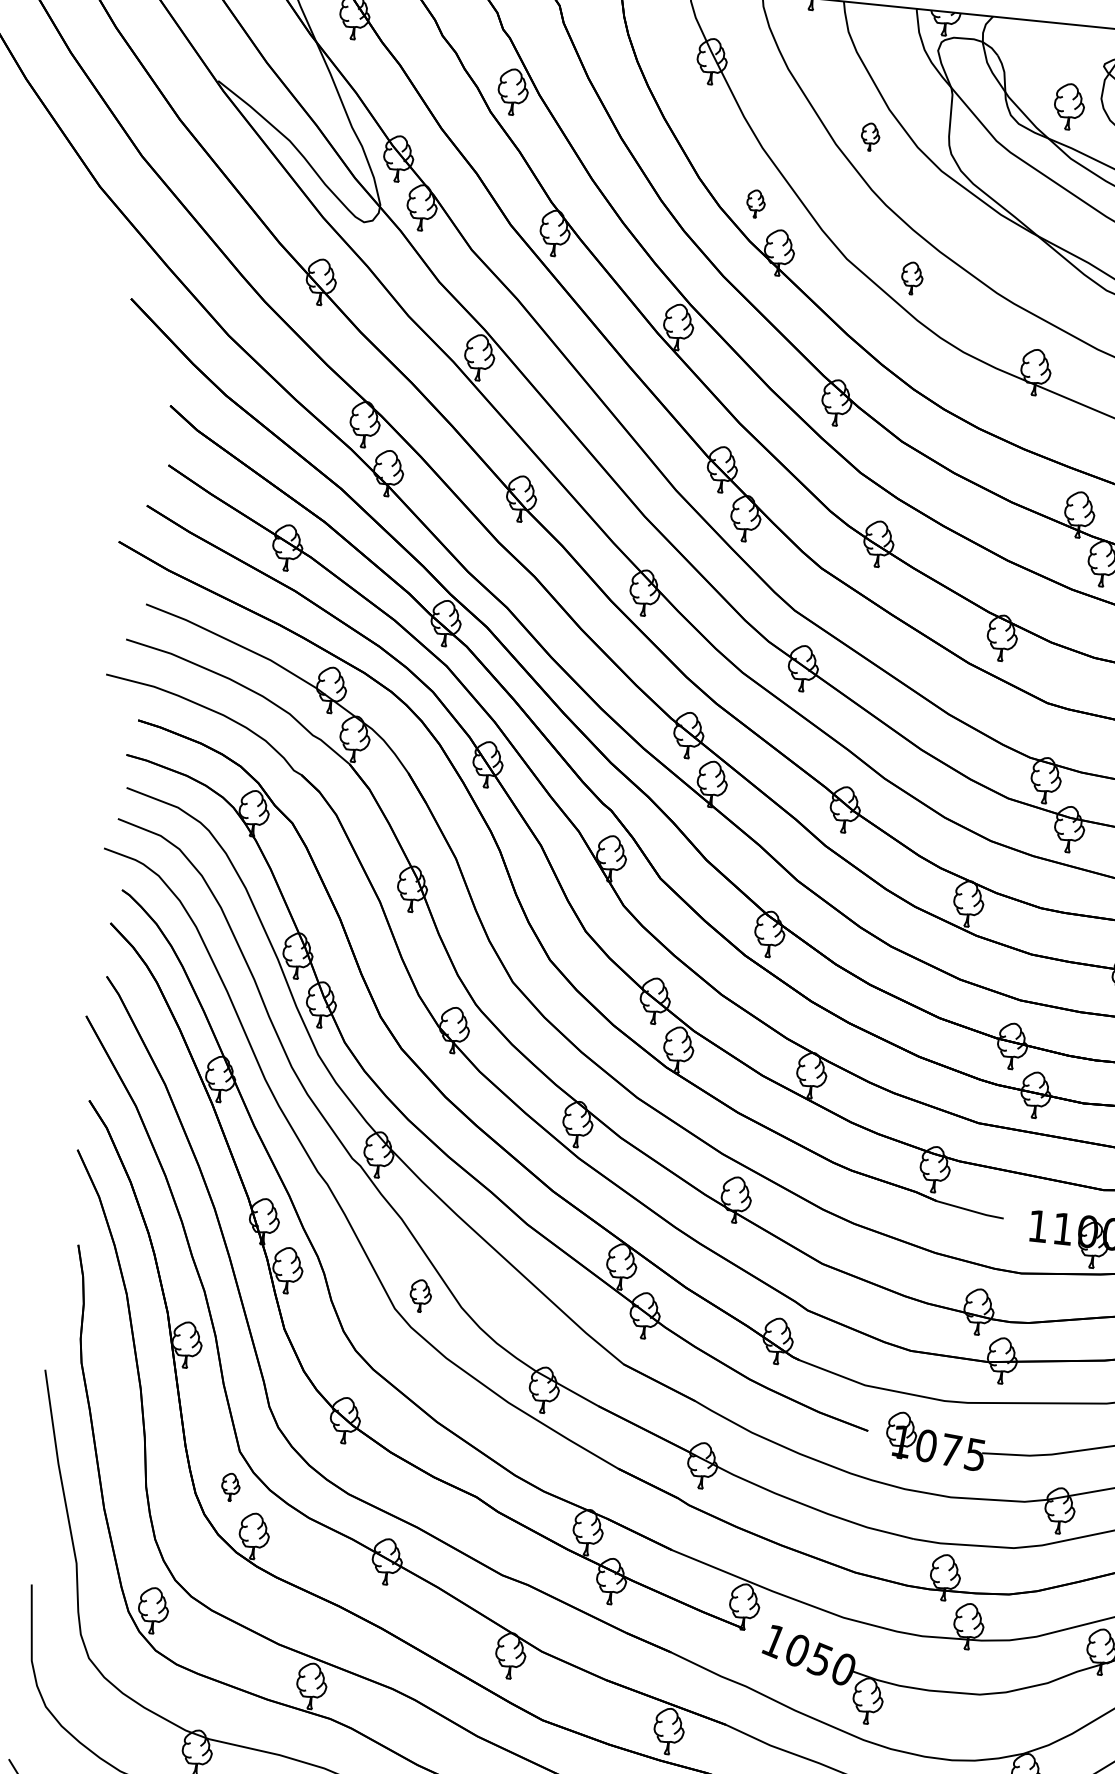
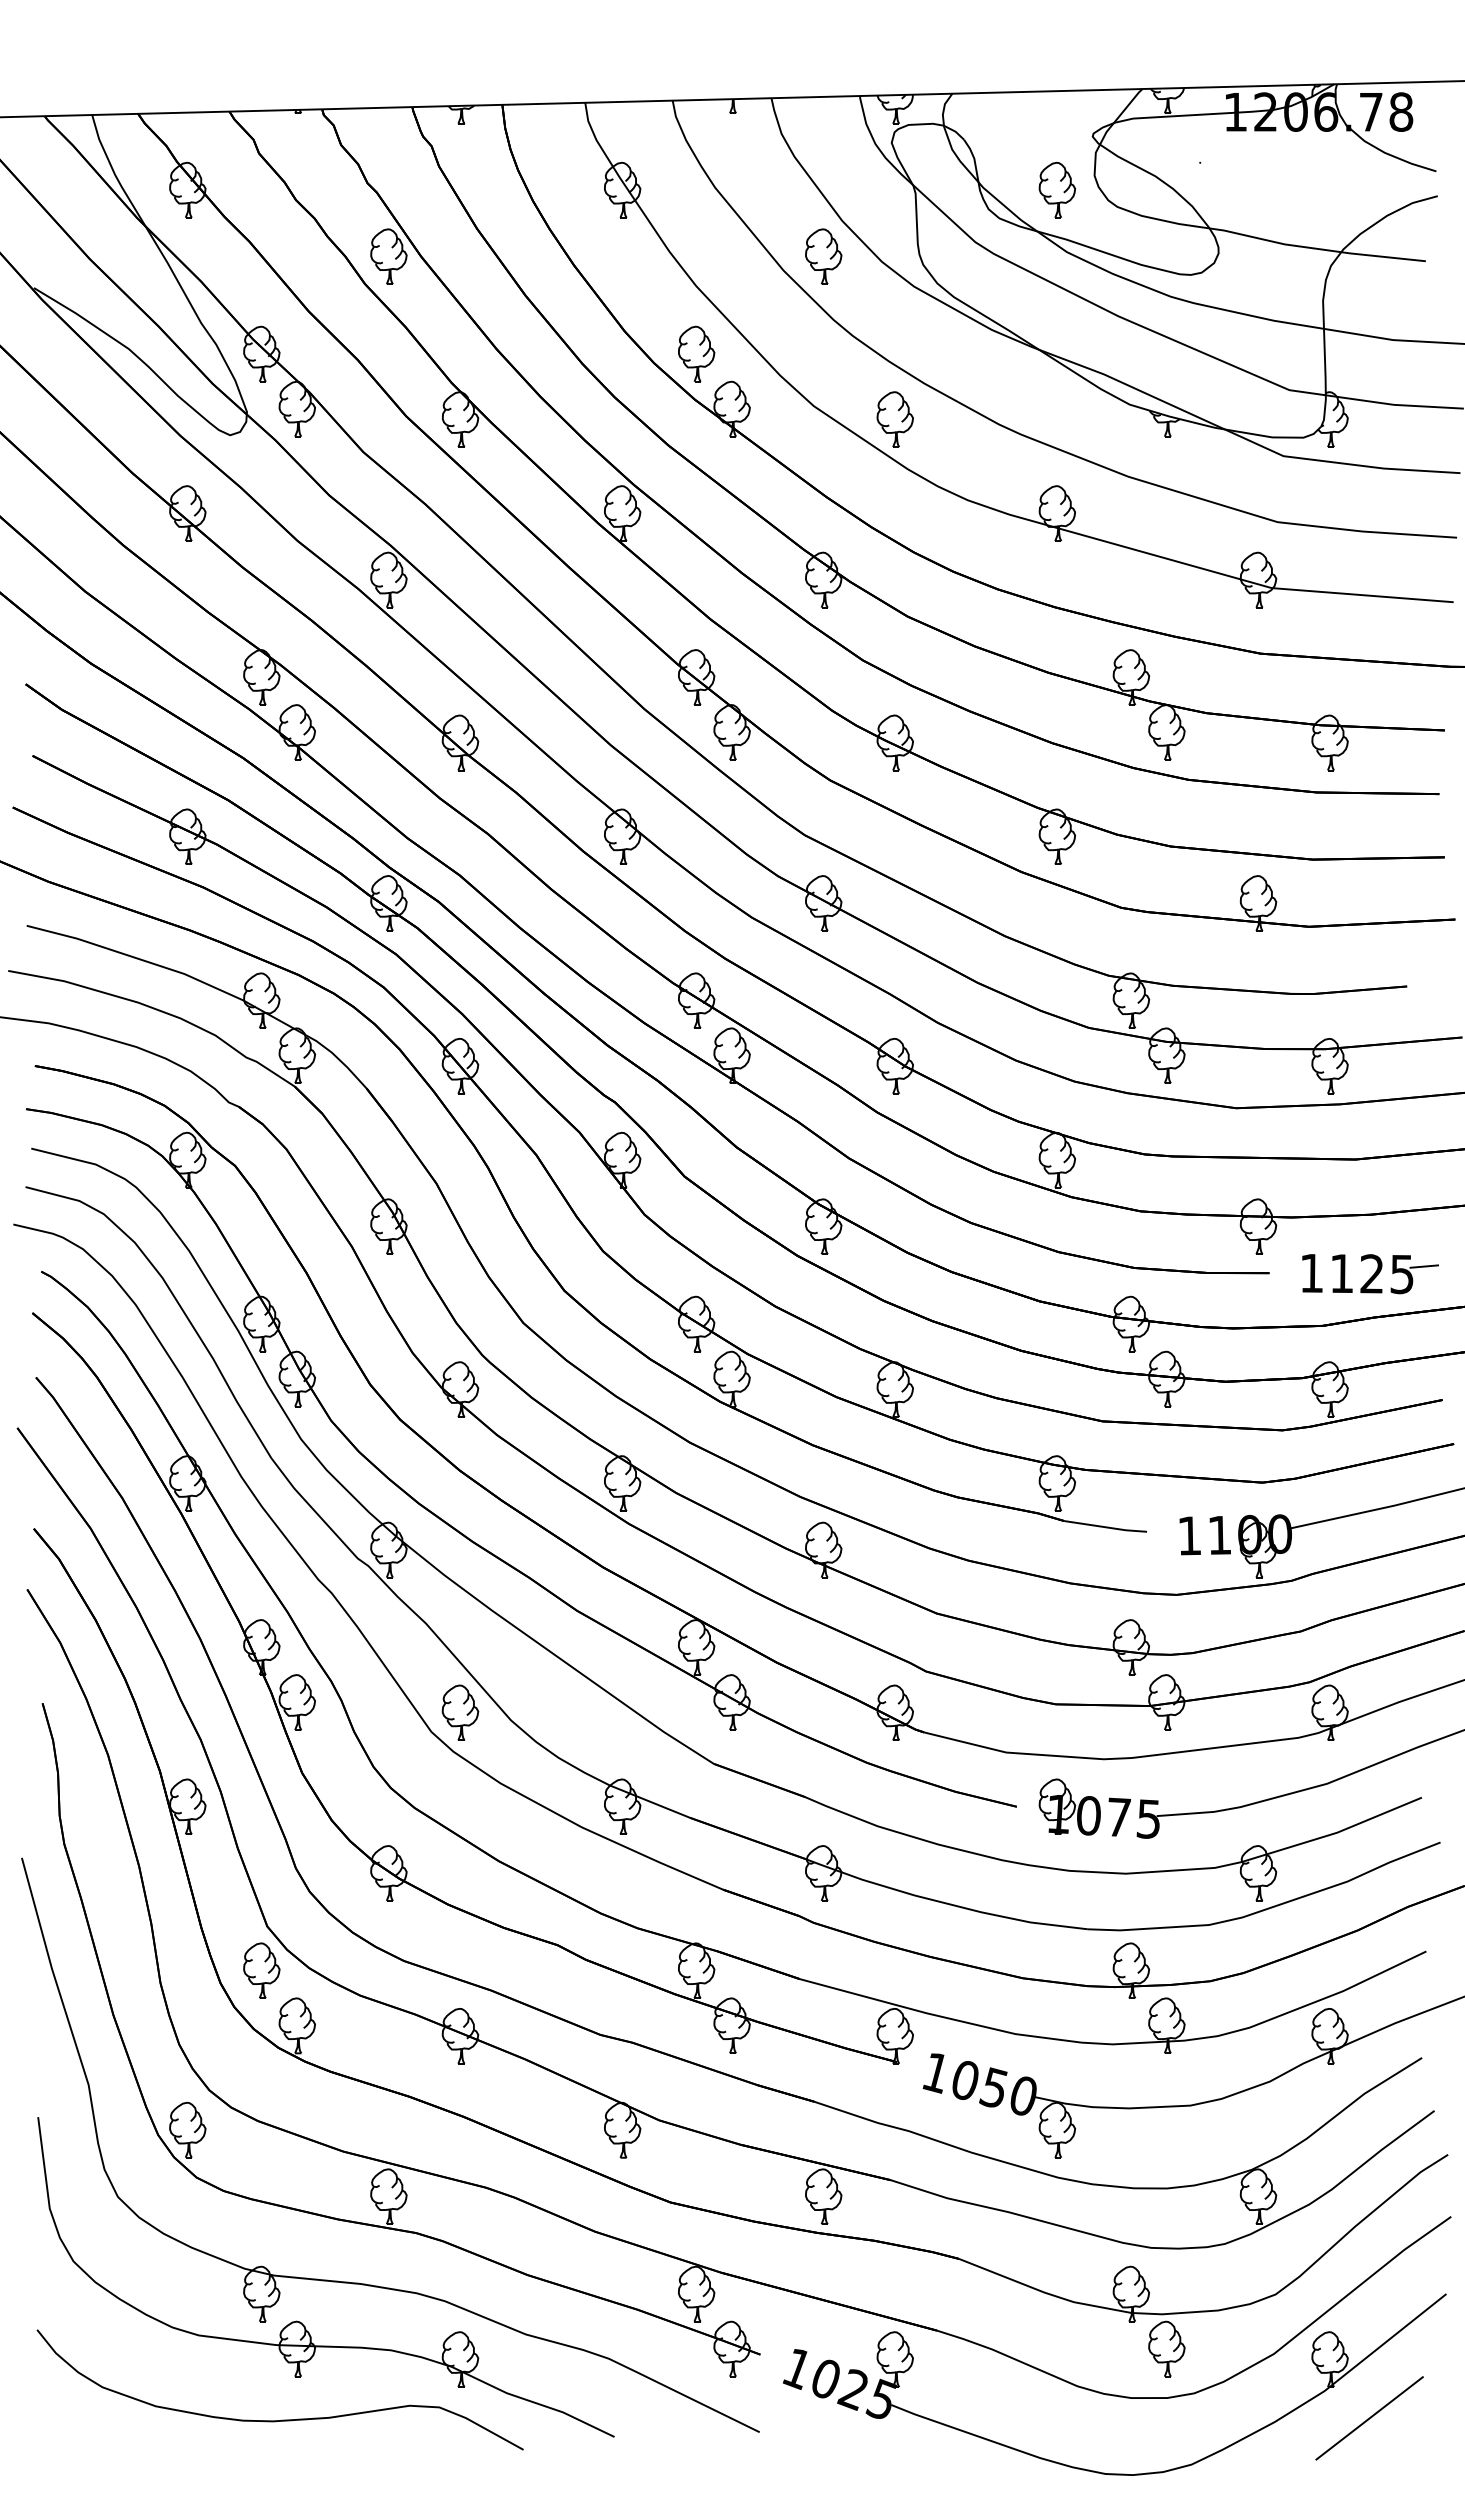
part: (870, 136) -> (823, 256), size x1.67
part: (755, 203) -> (696, 353), size x1.67
part: (911, 278) -> (894, 419), size x1.43
part: (420, 1295) -> (460, 1712), size x1.43
part: (230, 1487) -> (261, 1970), size x1.67

